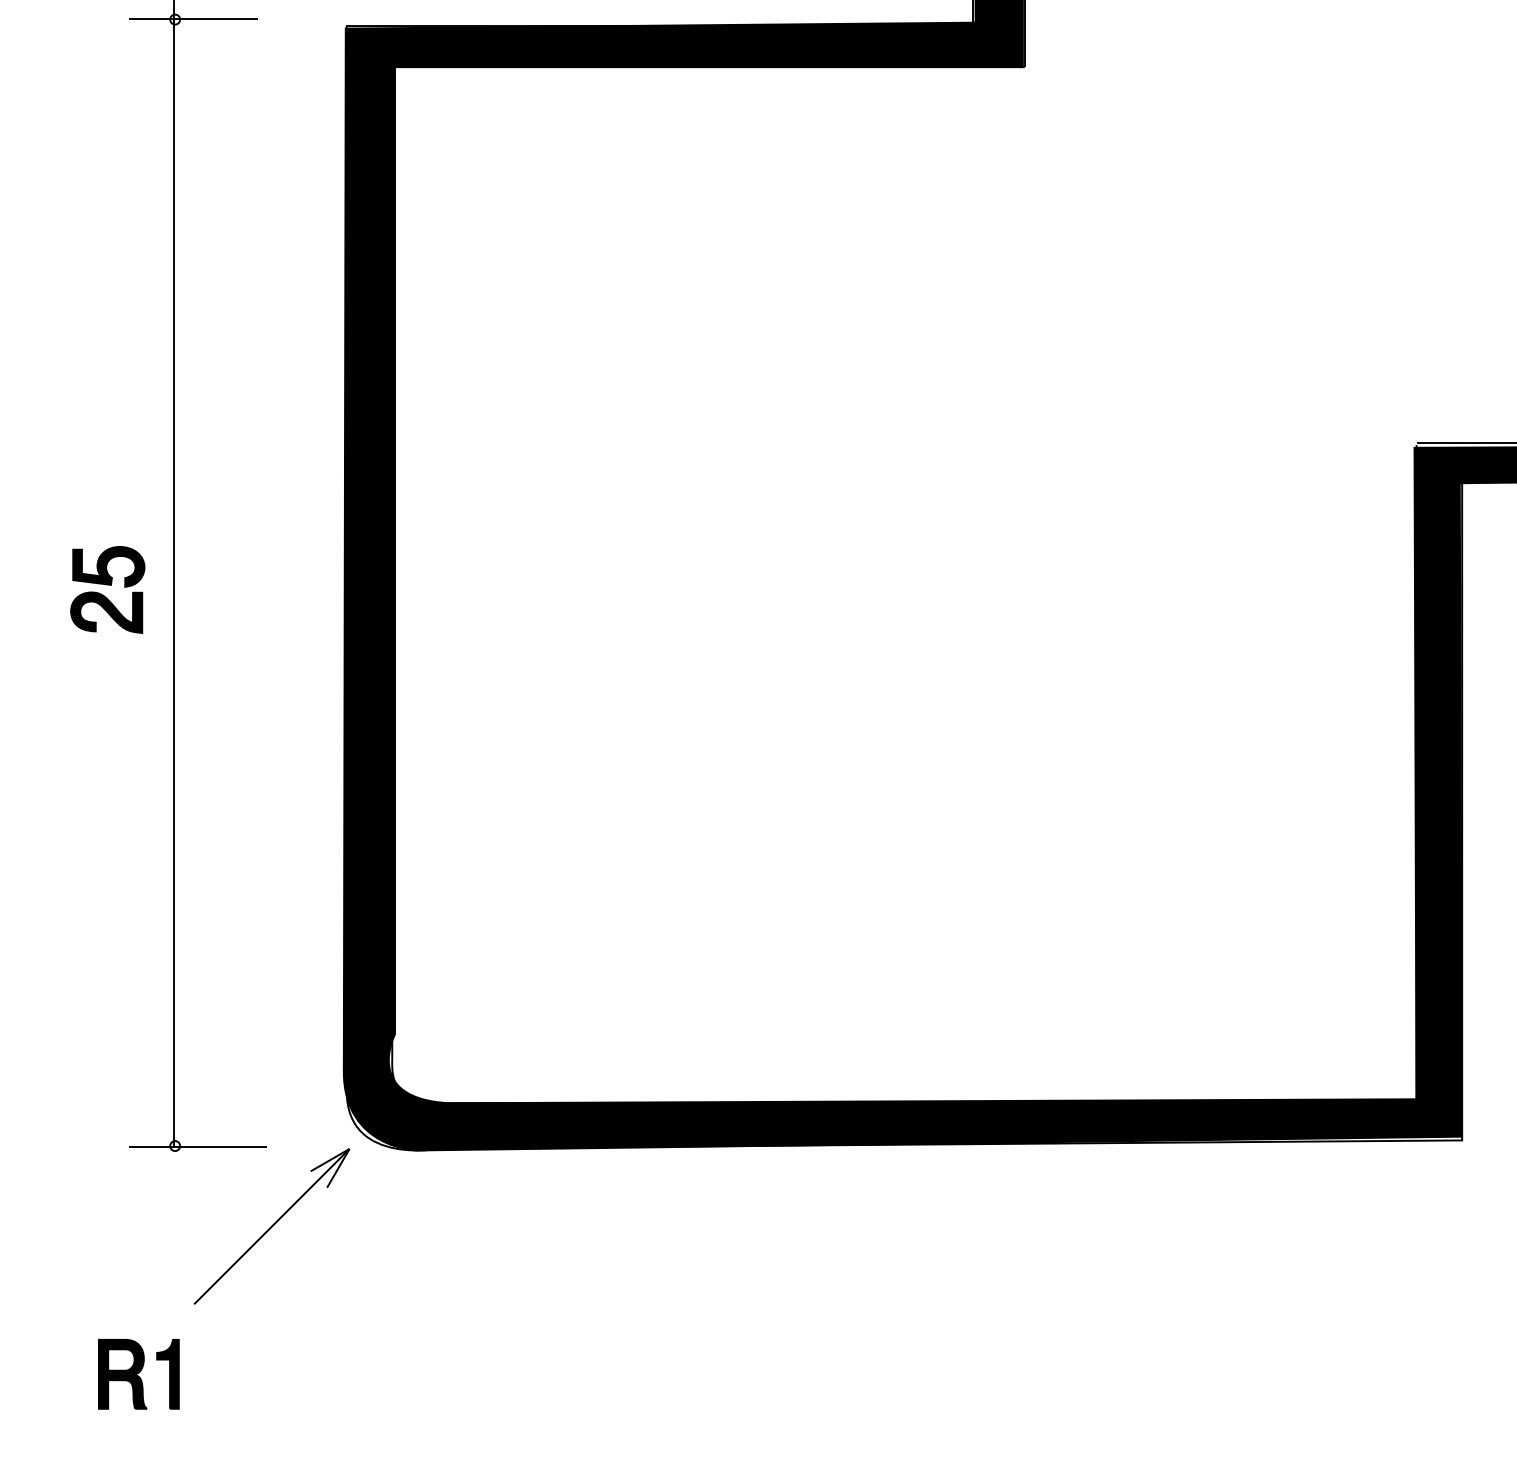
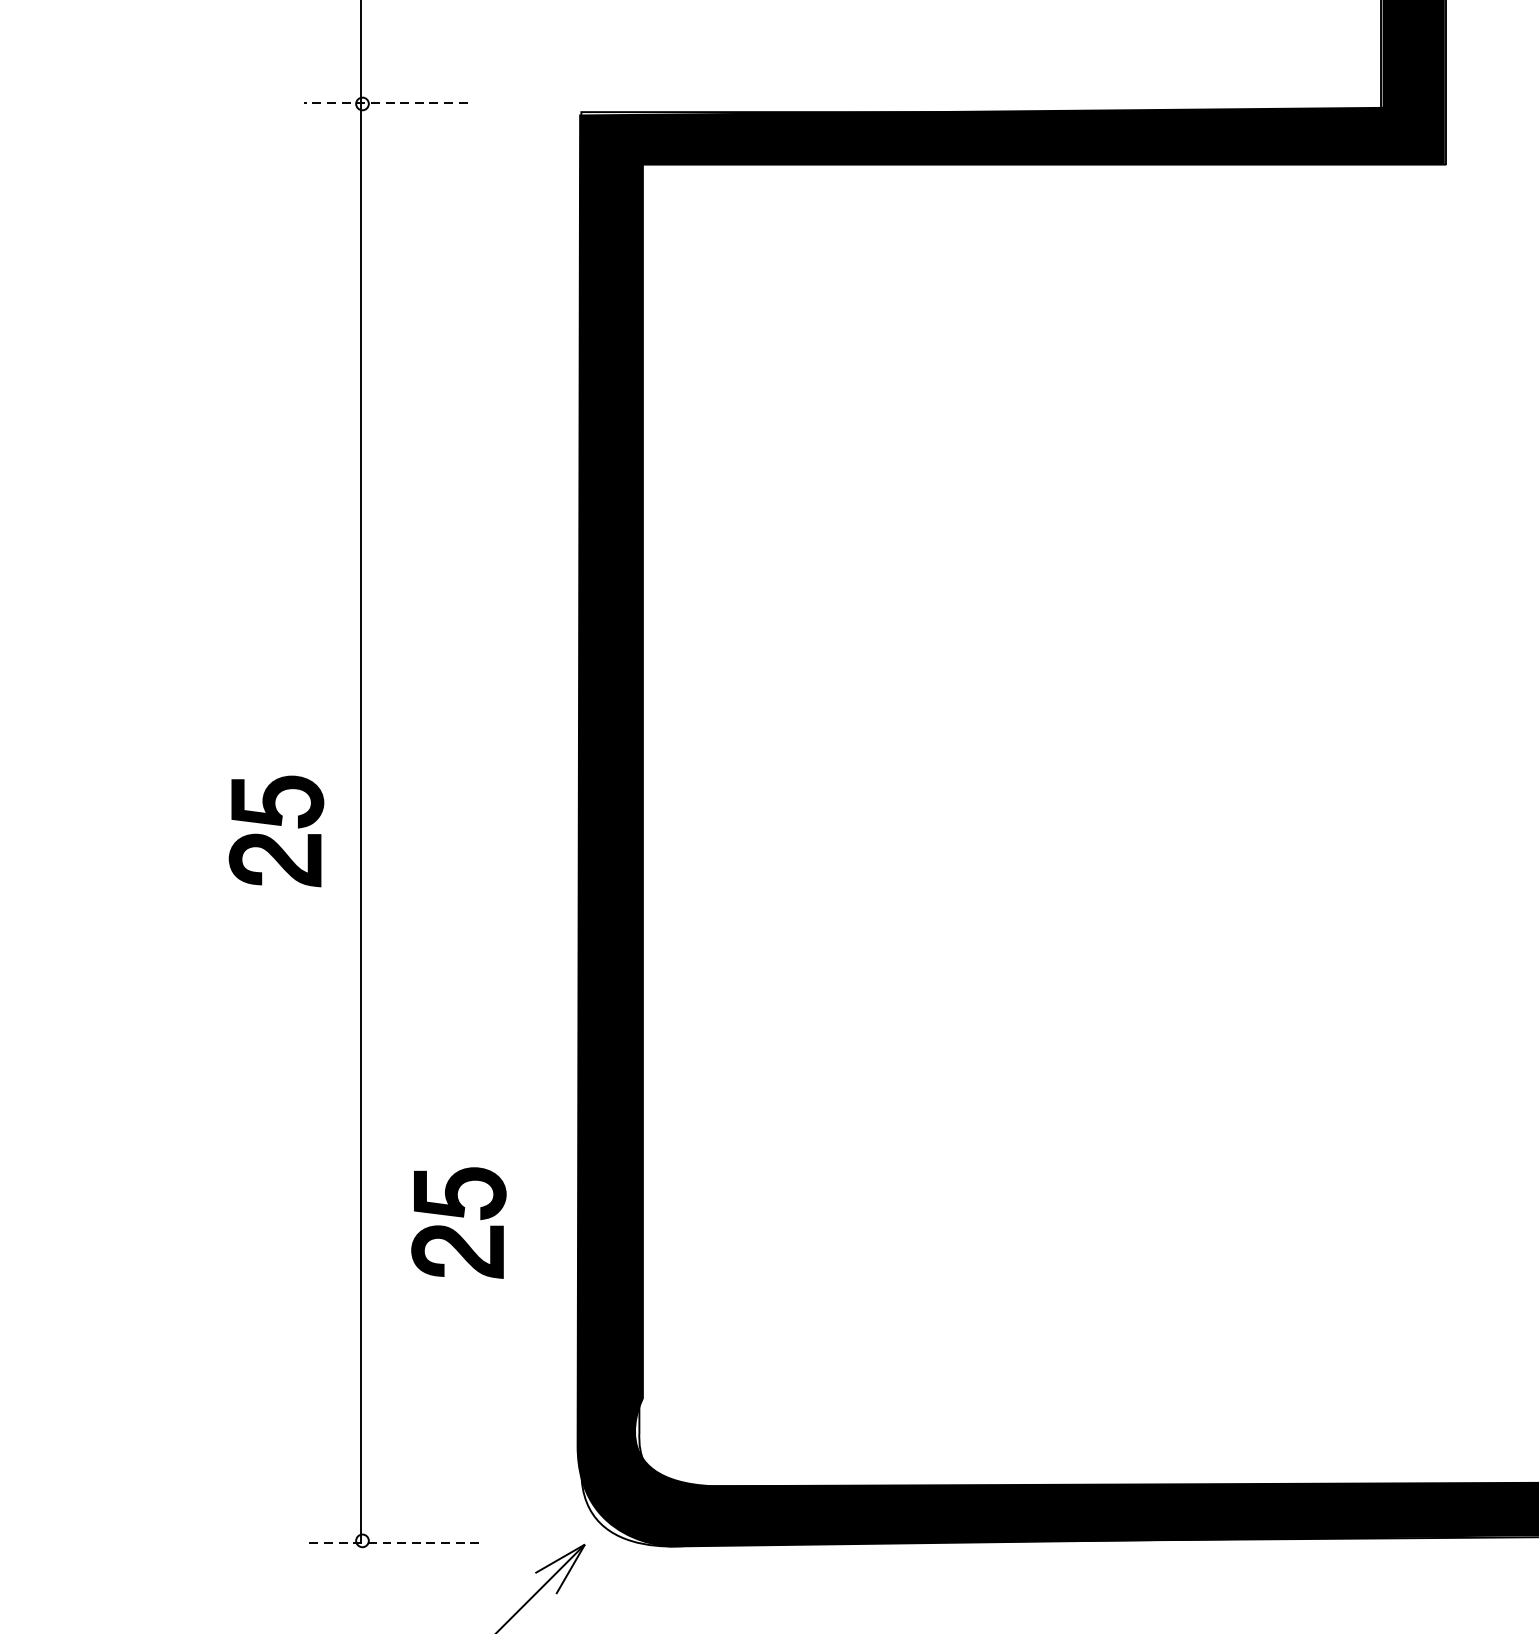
line: (192, 19) -> (384, 103), solid -> dashed
part: (250, 896) -> (458, 1222), added
line: (198, 1147) -> (392, 1542), solid -> dashed

